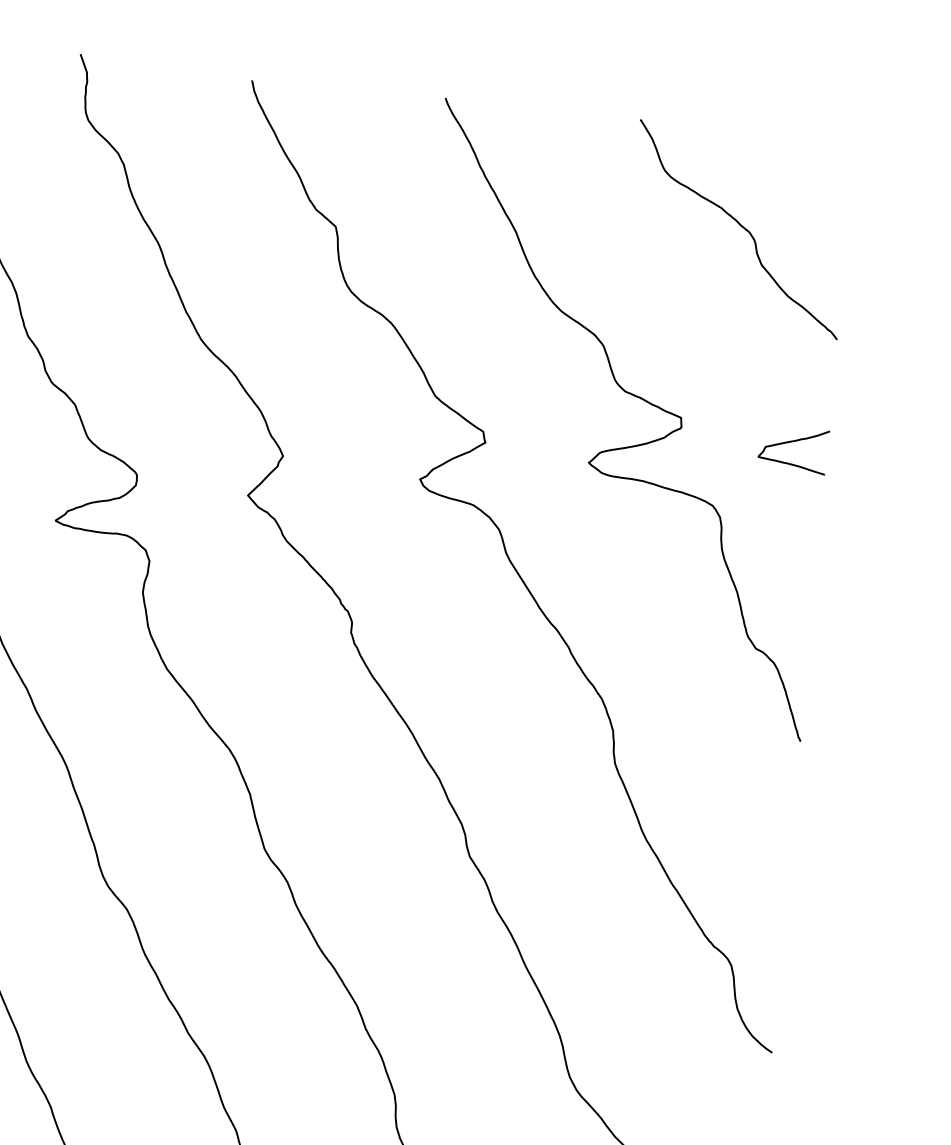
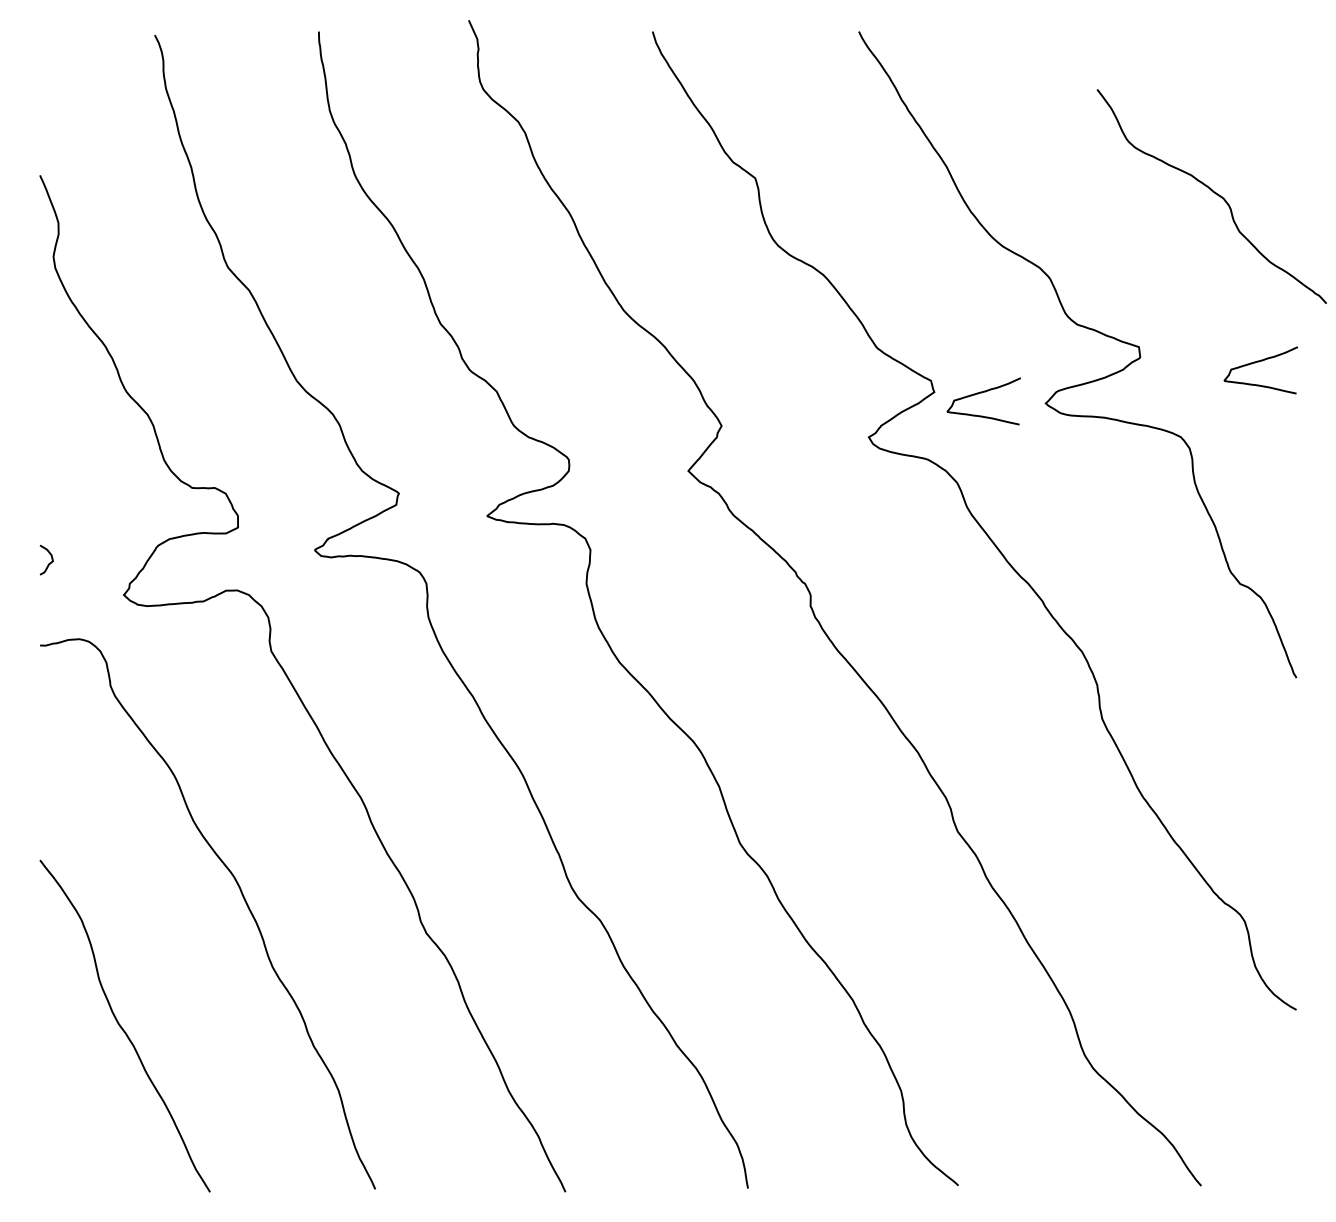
curve: (739, 225) -> (1212, 192), moved
curve: (530, 447) -> (982, 393), added

